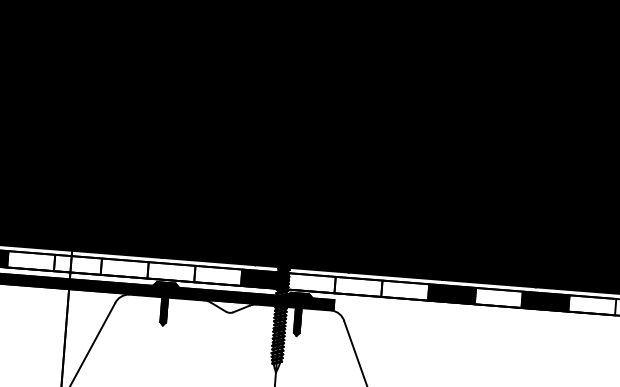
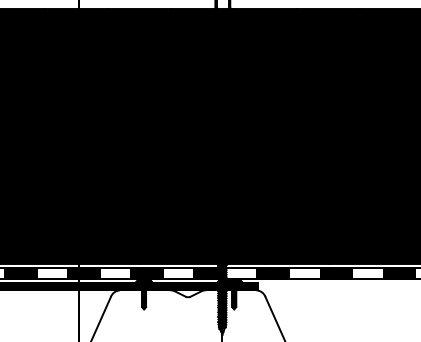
fill: (77, 263) -> (83, 272), added
fill: (170, 271) -> (146, 272), added
fill: (357, 285) -> (272, 272), added

